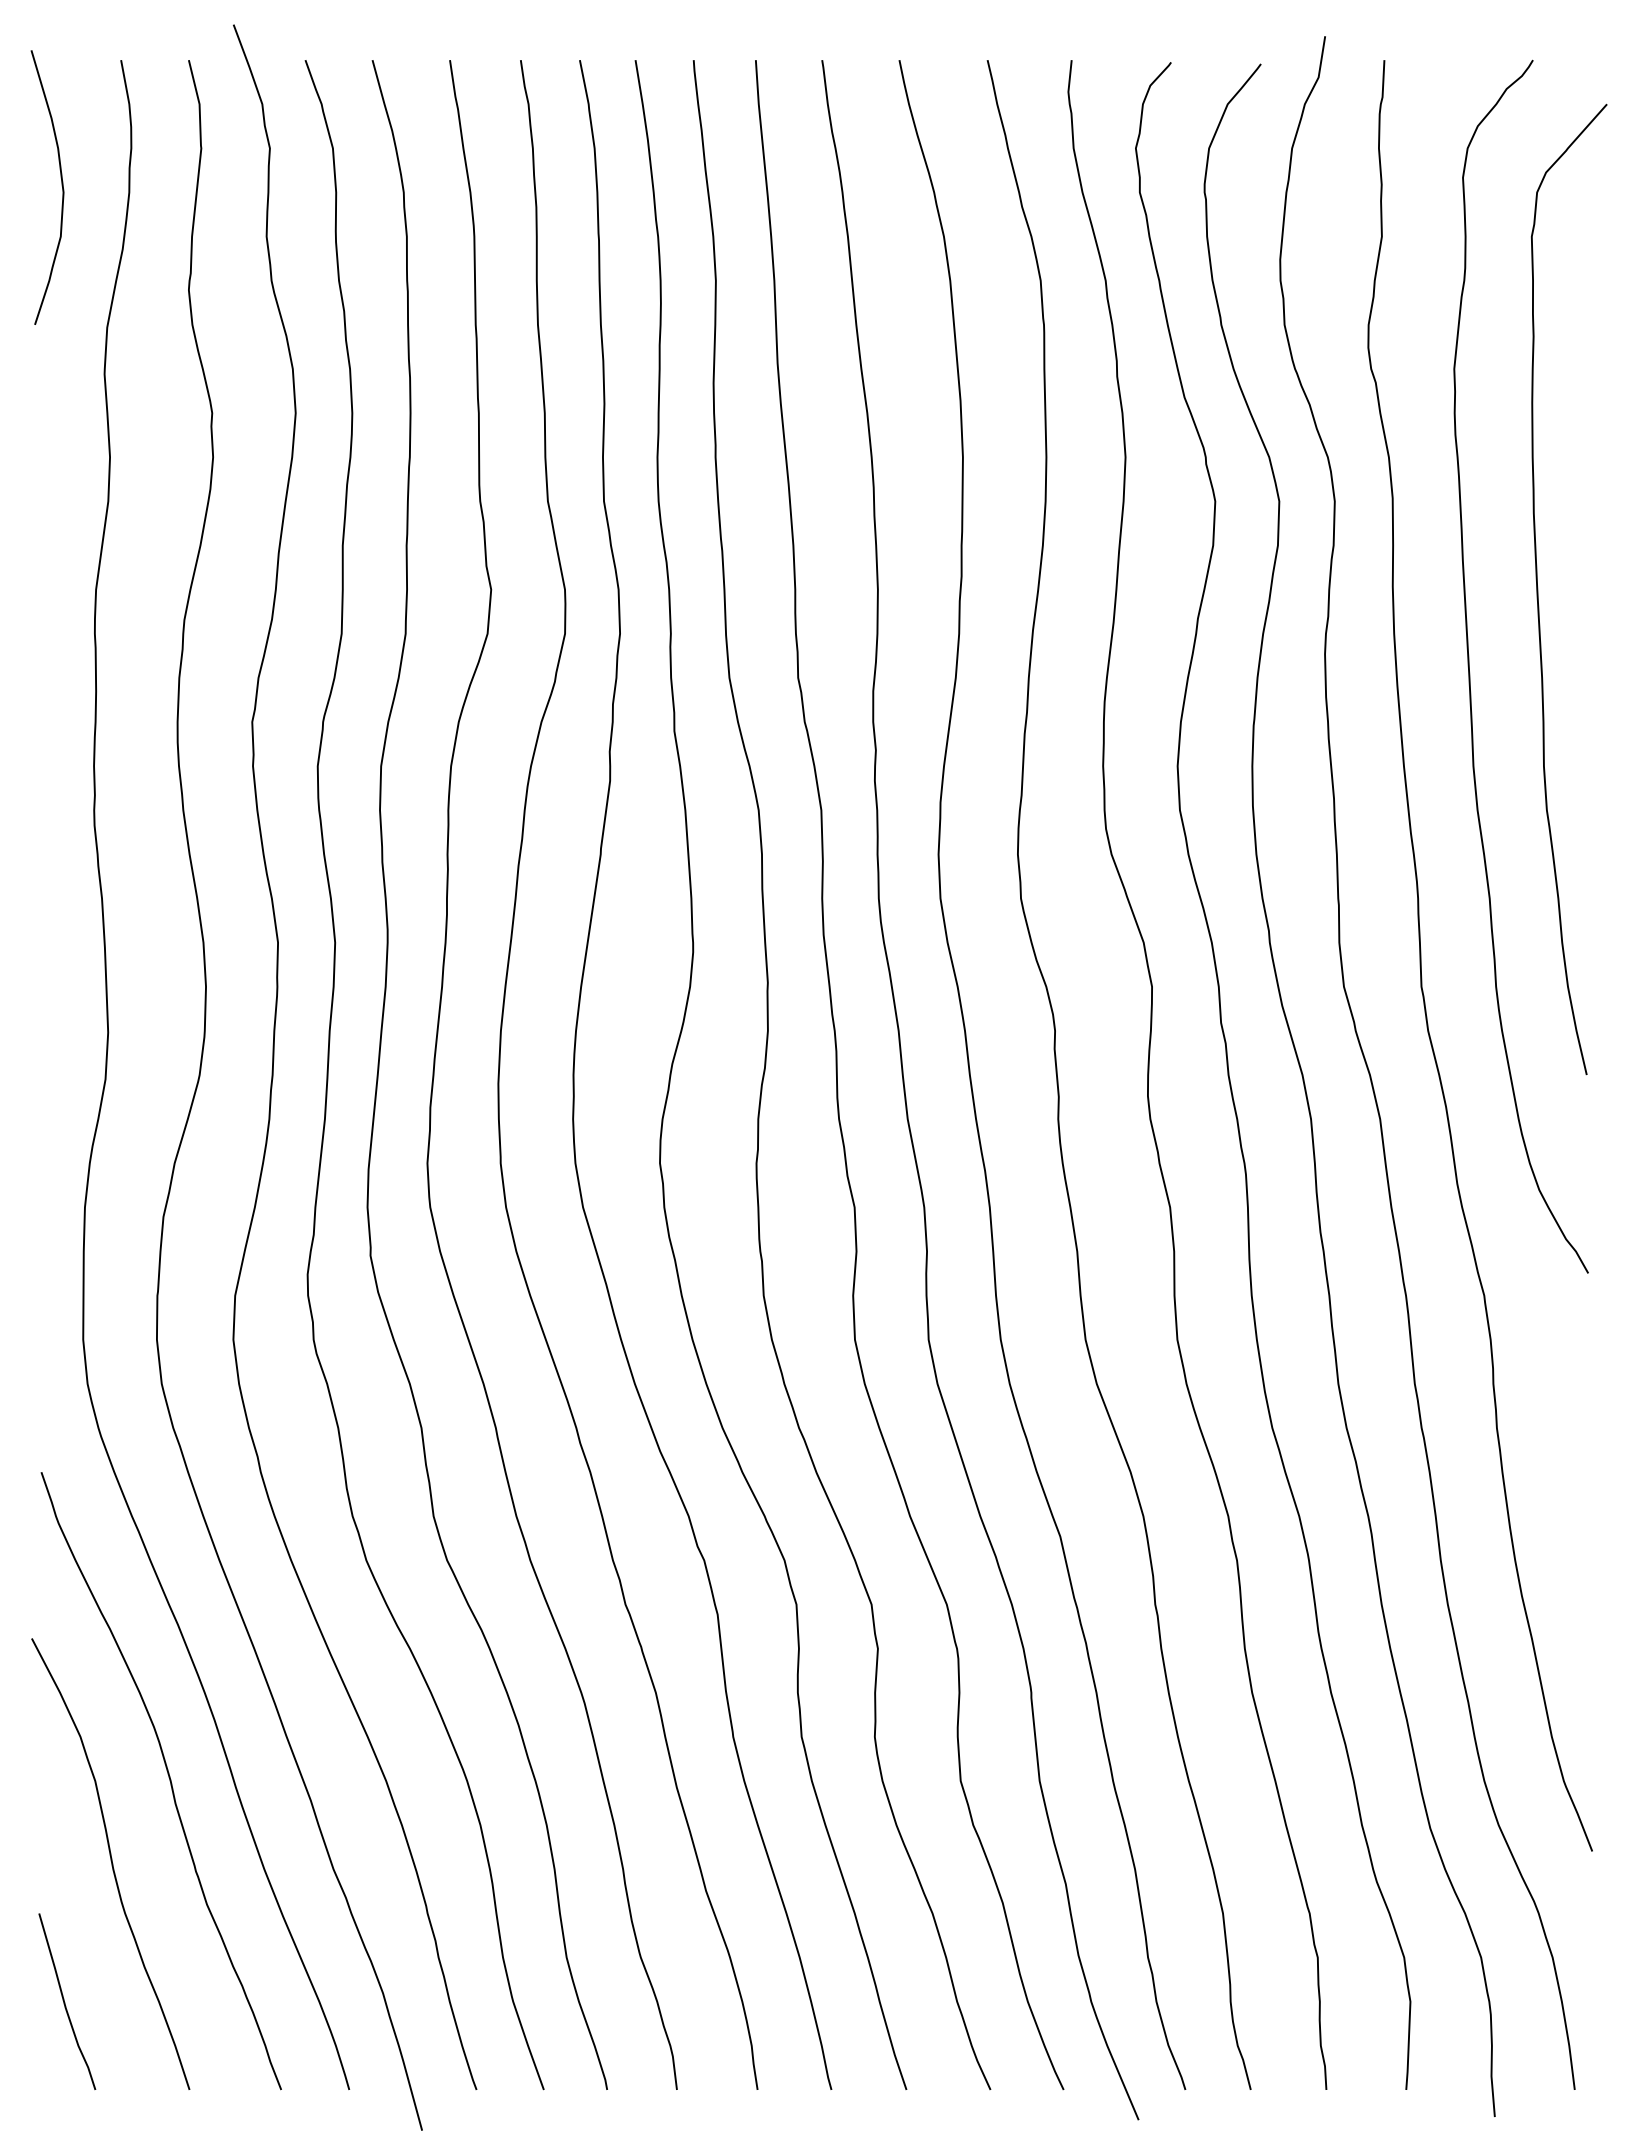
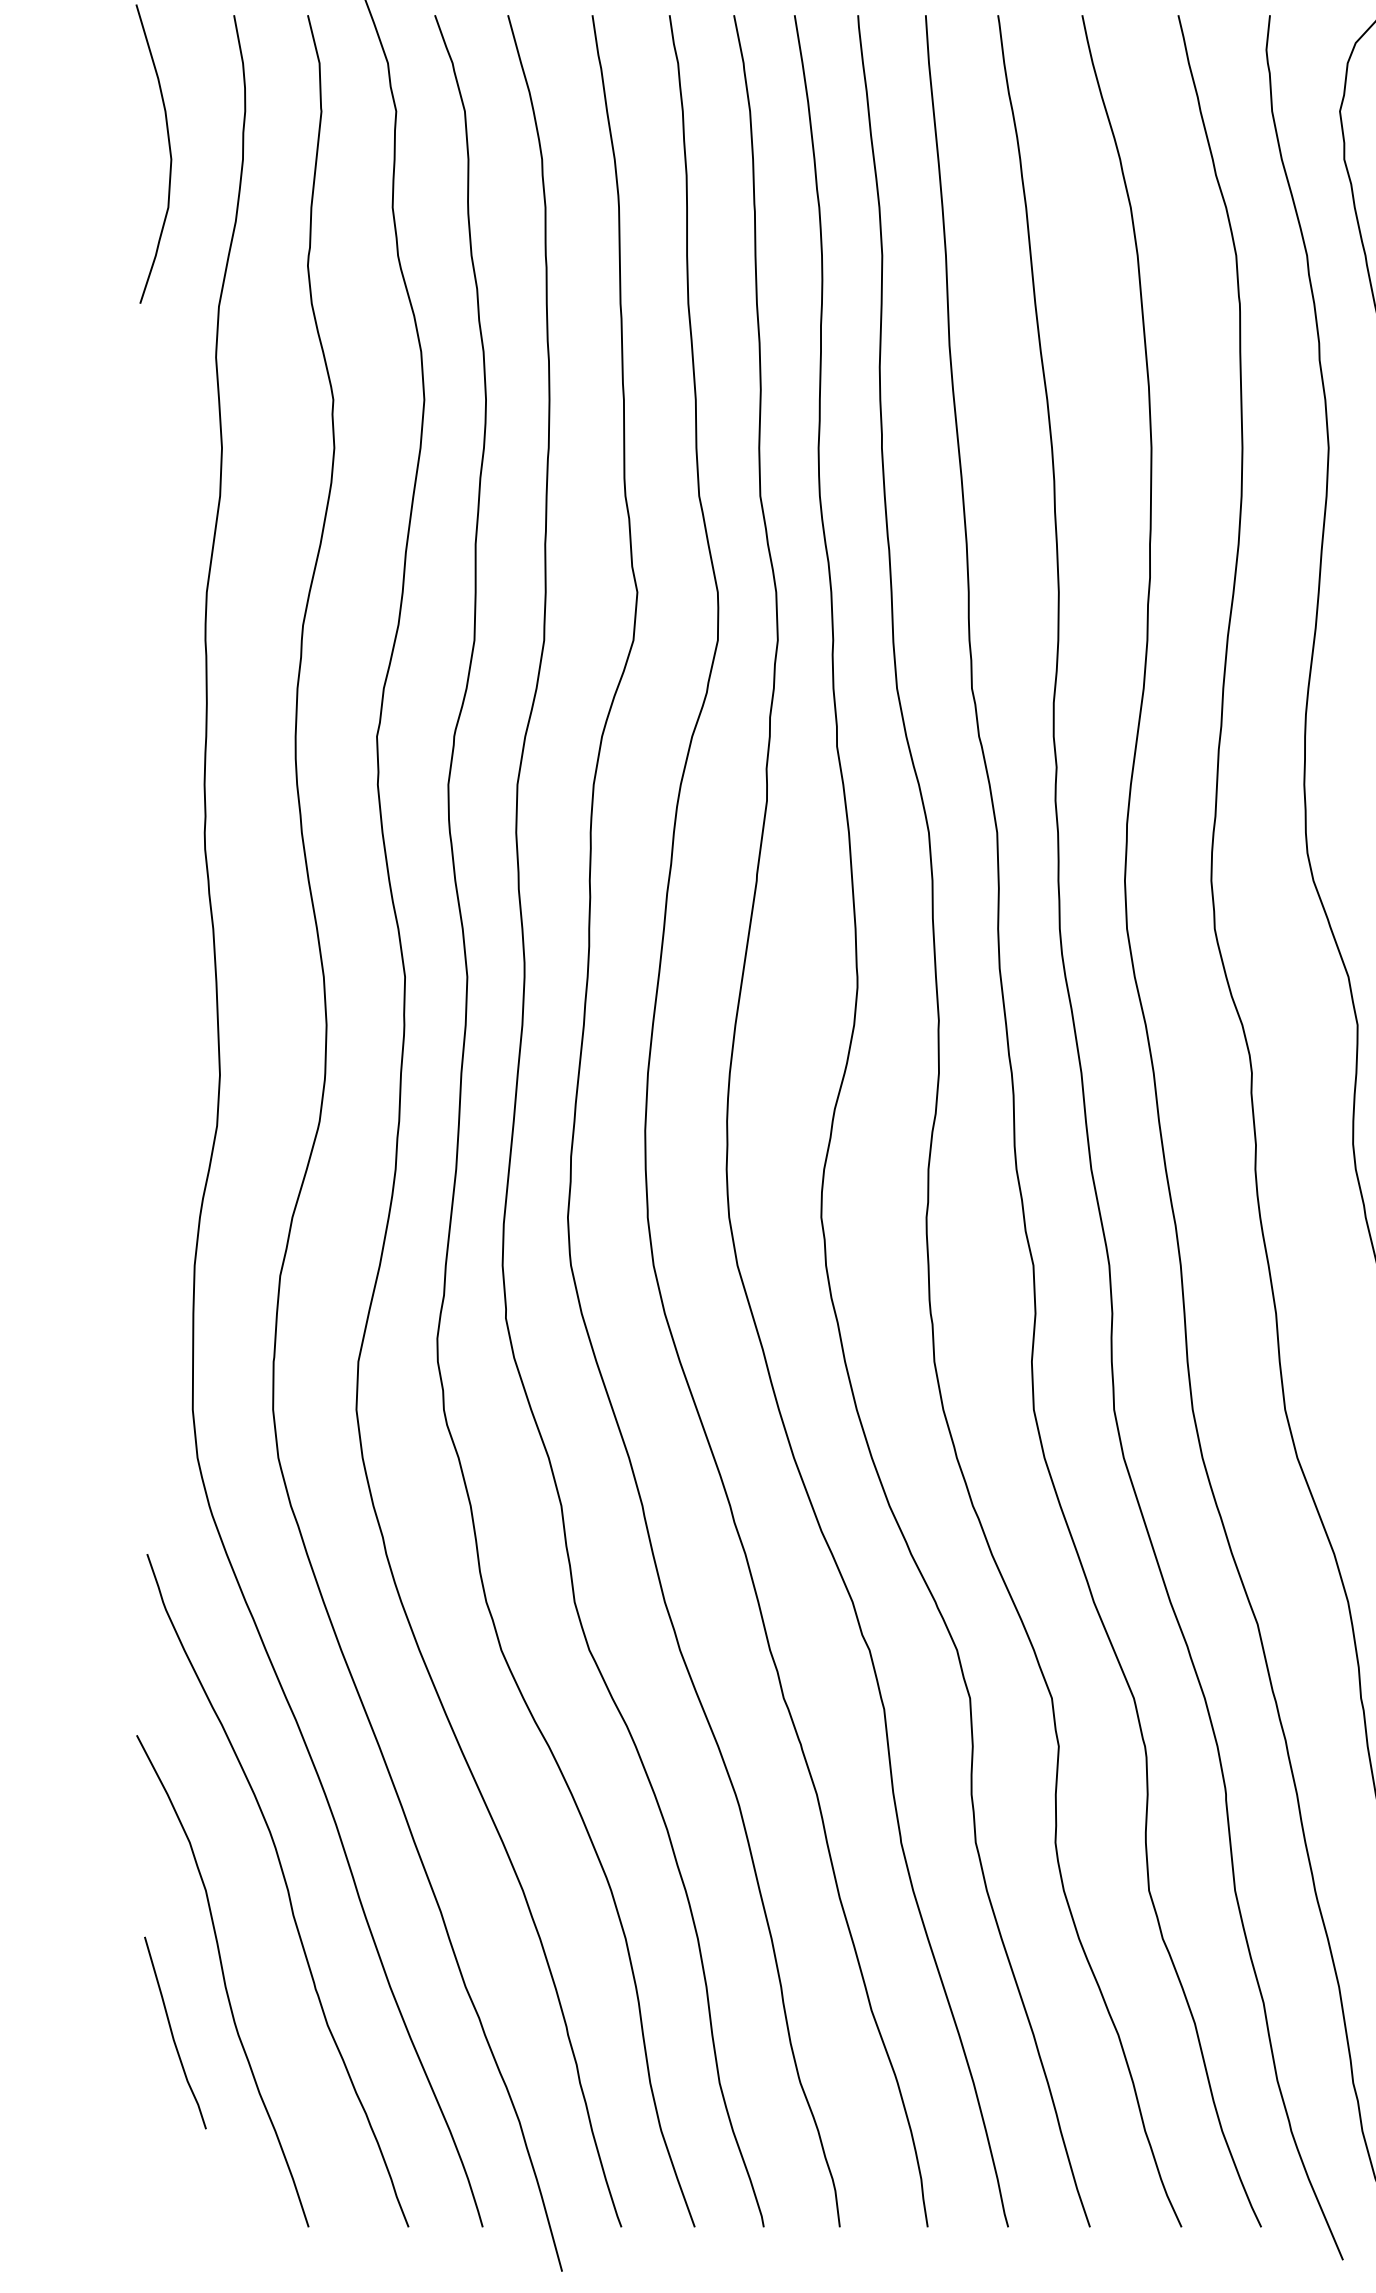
curve: (65, 2002) -> (173, 2033), moved

